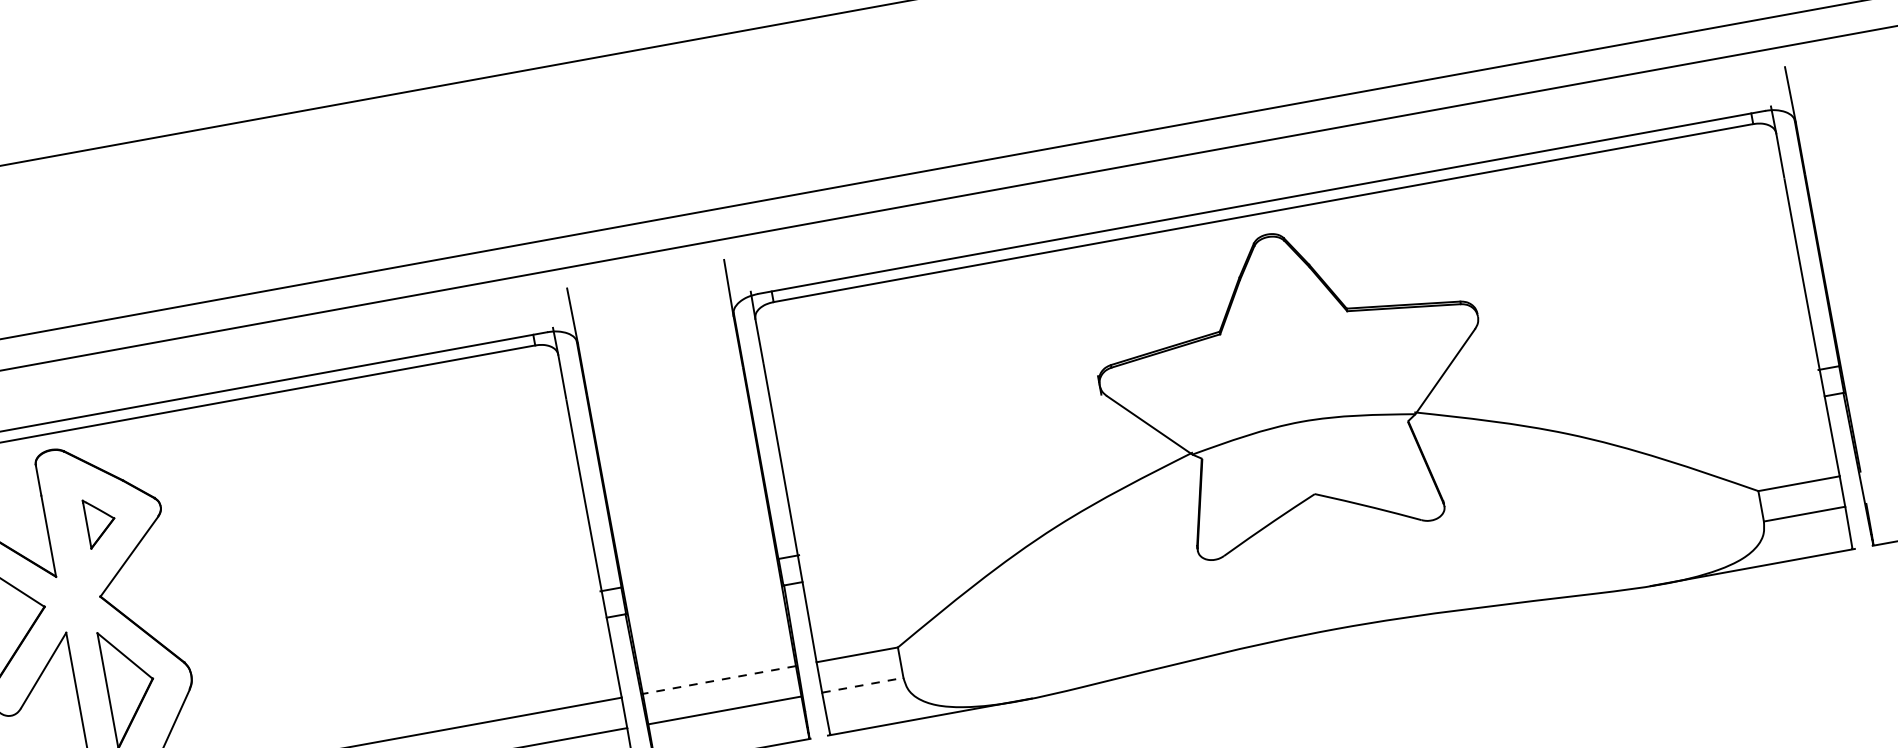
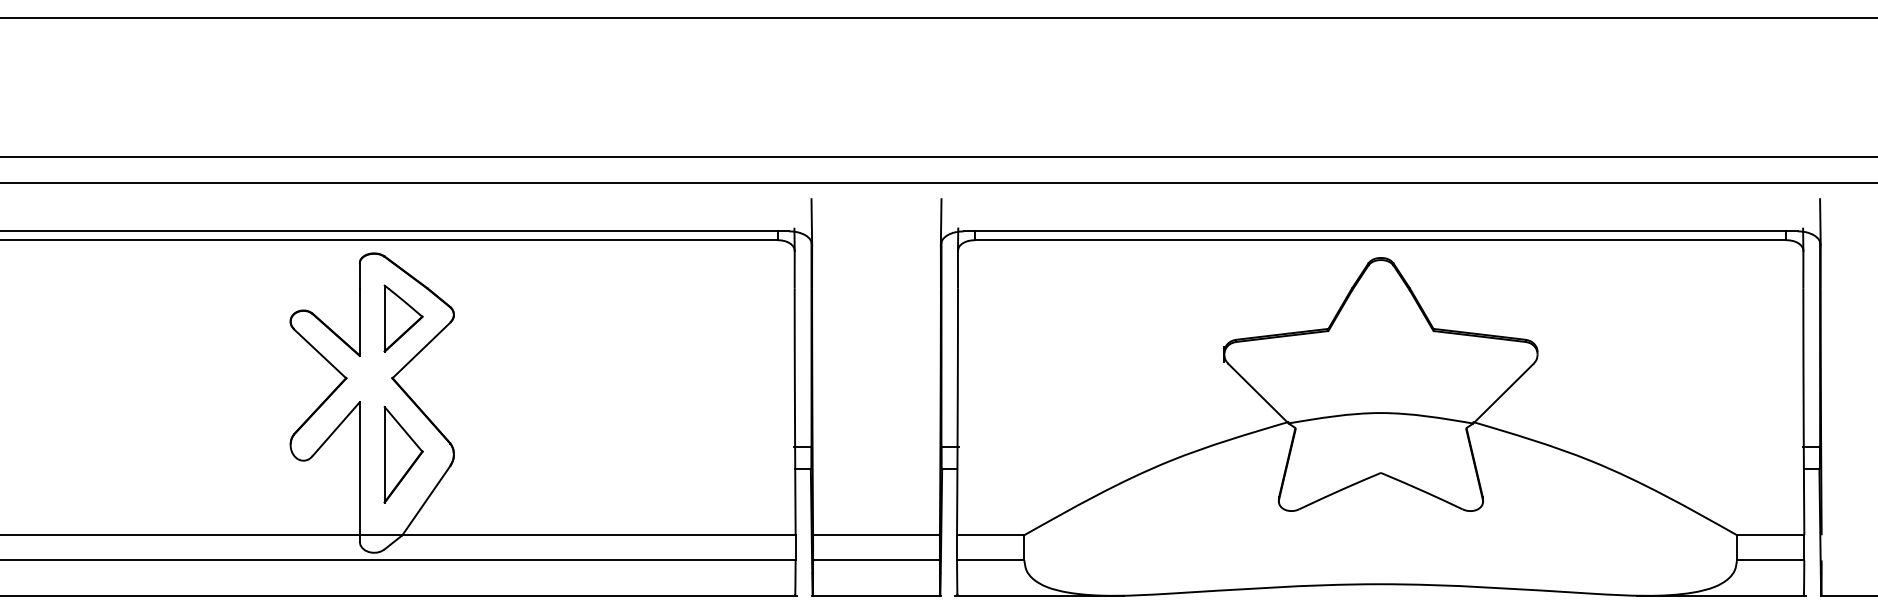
part: (100, 522) -> (403, 318), size x1.67
line: (719, 680) -> (876, 535), dashed -> solid
line: (862, 685) -> (990, 560), dashed -> solid

